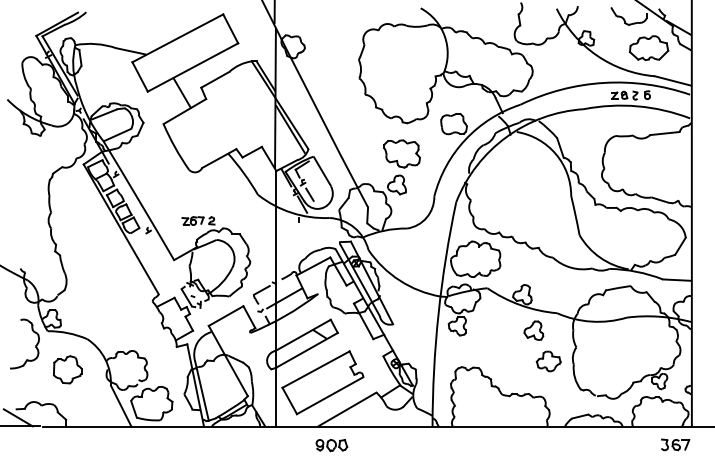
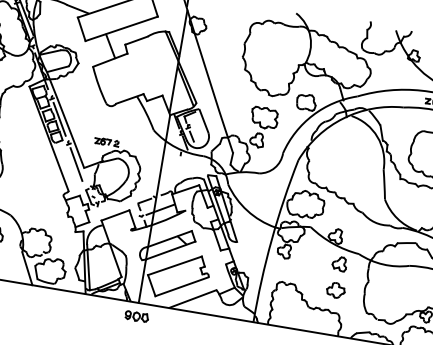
line: (130, 200) -> (59, 118), added
line: (162, 256) -> (76, 163), added
part: (548, 361) -> (335, 290), moved
part: (331, 445) -> (136, 316), moved

